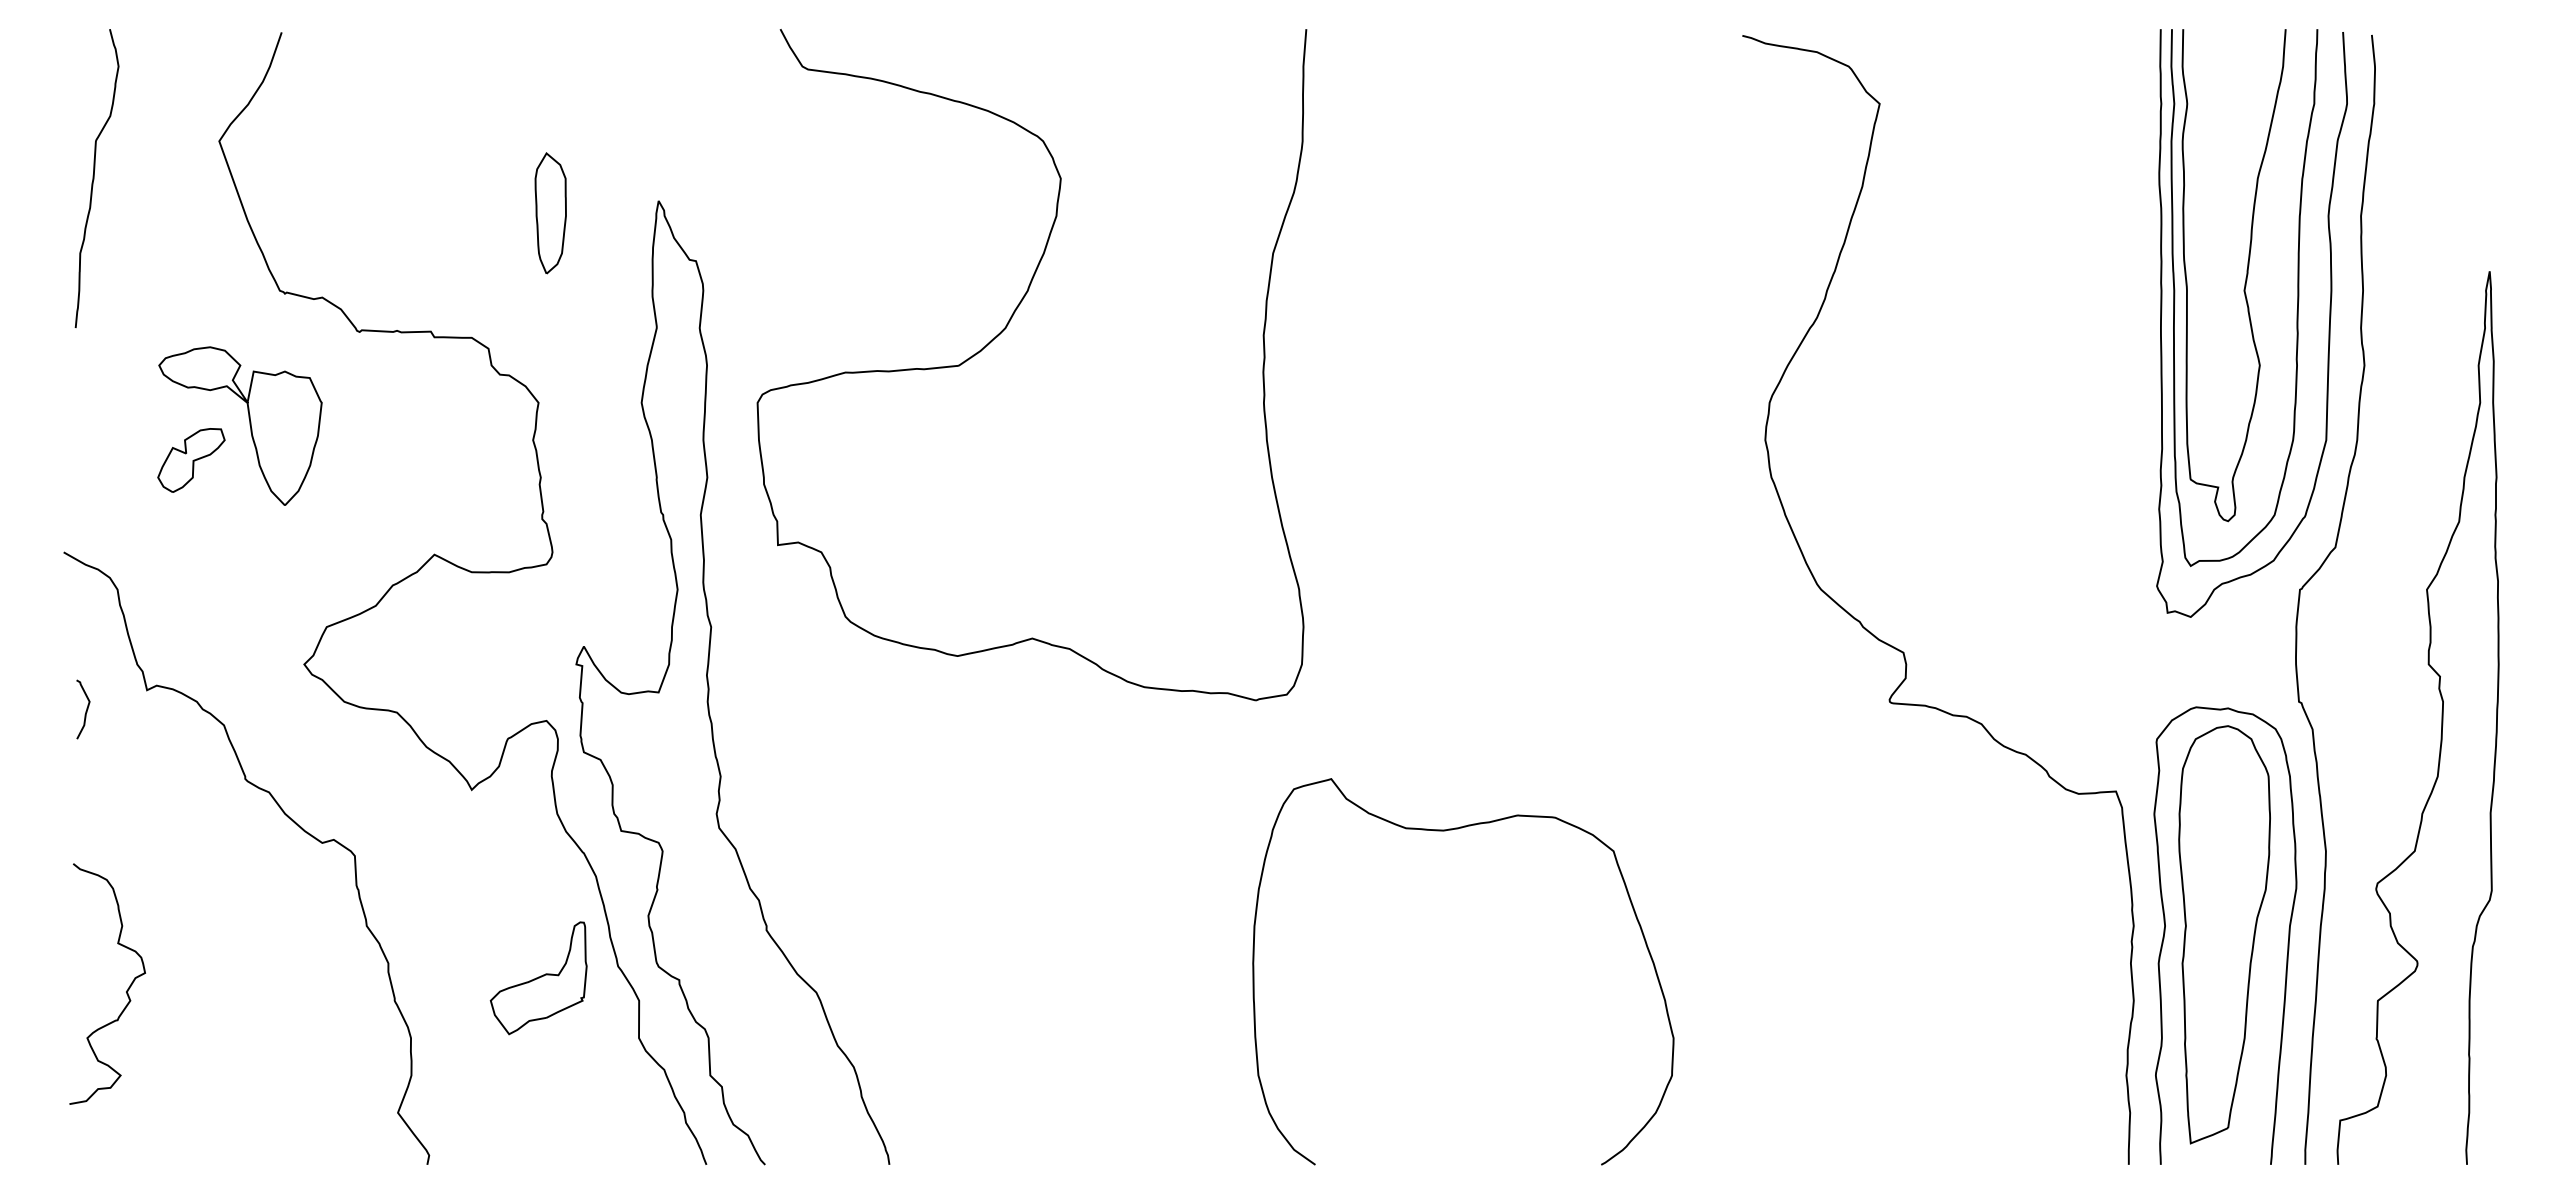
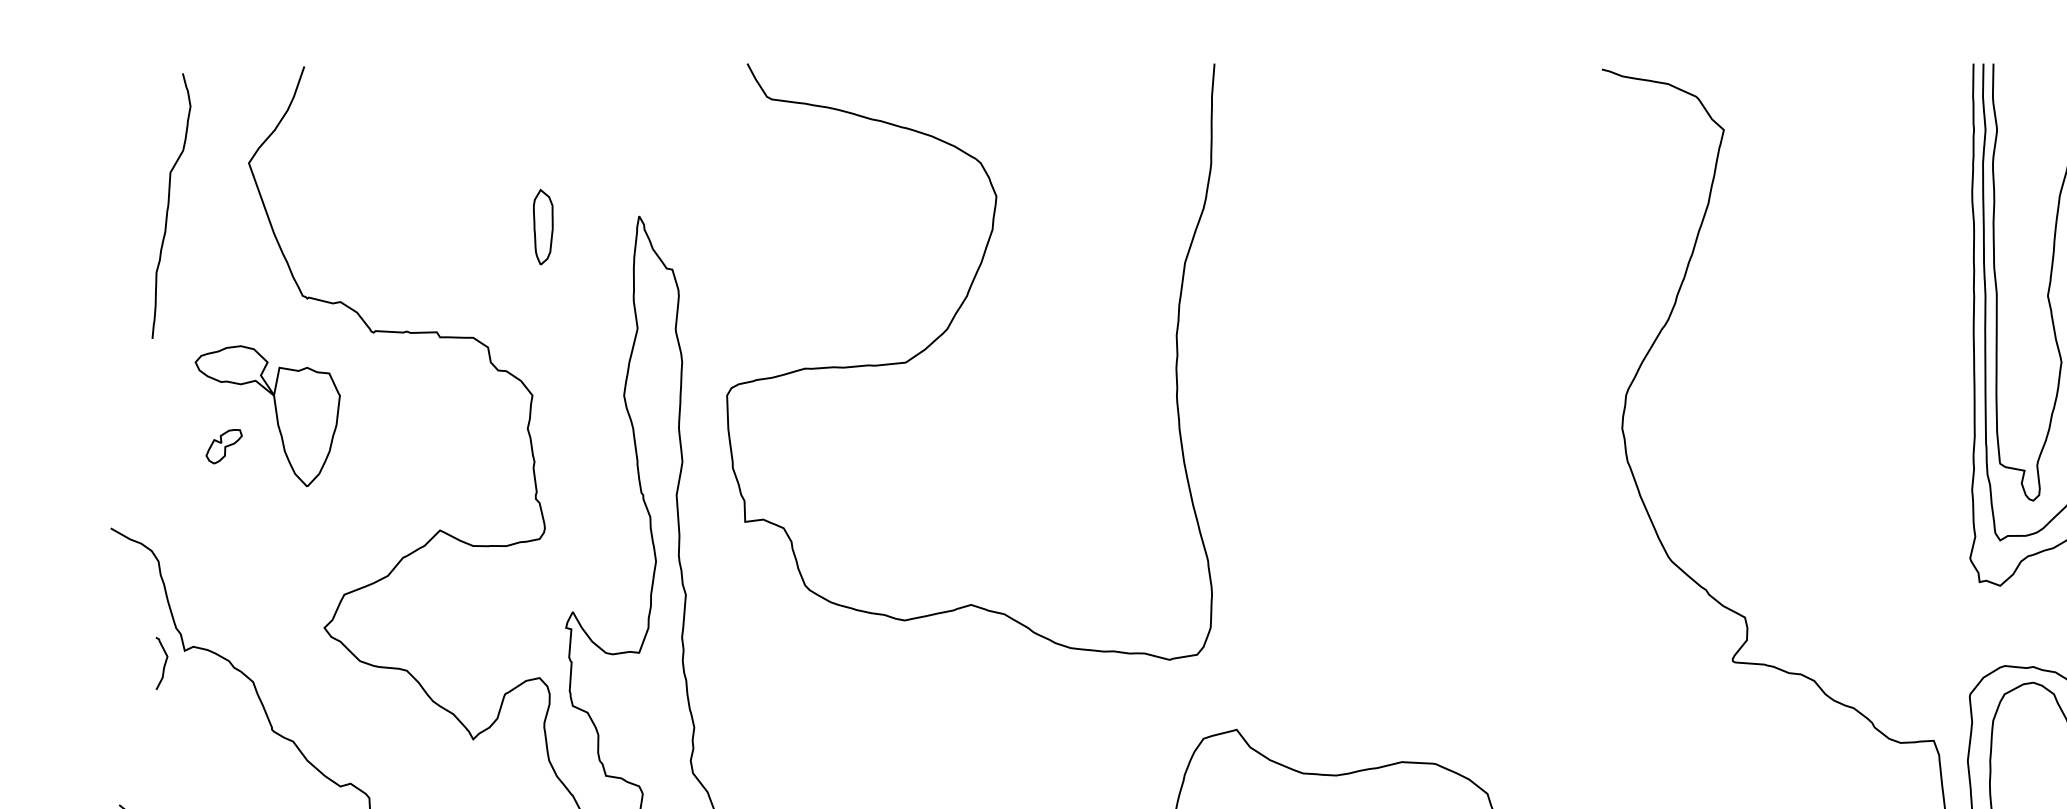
curve: (94, 178) -> (169, 206), moved
part: (550, 213) -> (543, 227), size x0.7
part: (191, 460) -> (224, 446), size x0.6
curve: (85, 711) -> (163, 665), moved

